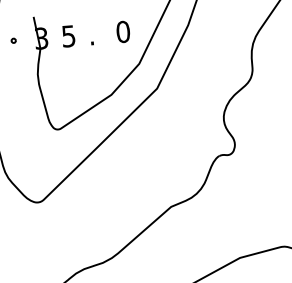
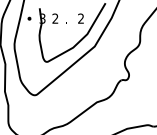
text: (124, 31) -> (81, 18), 0 -> 2
text: (68, 35) -> (55, 18), 5 -> 2

